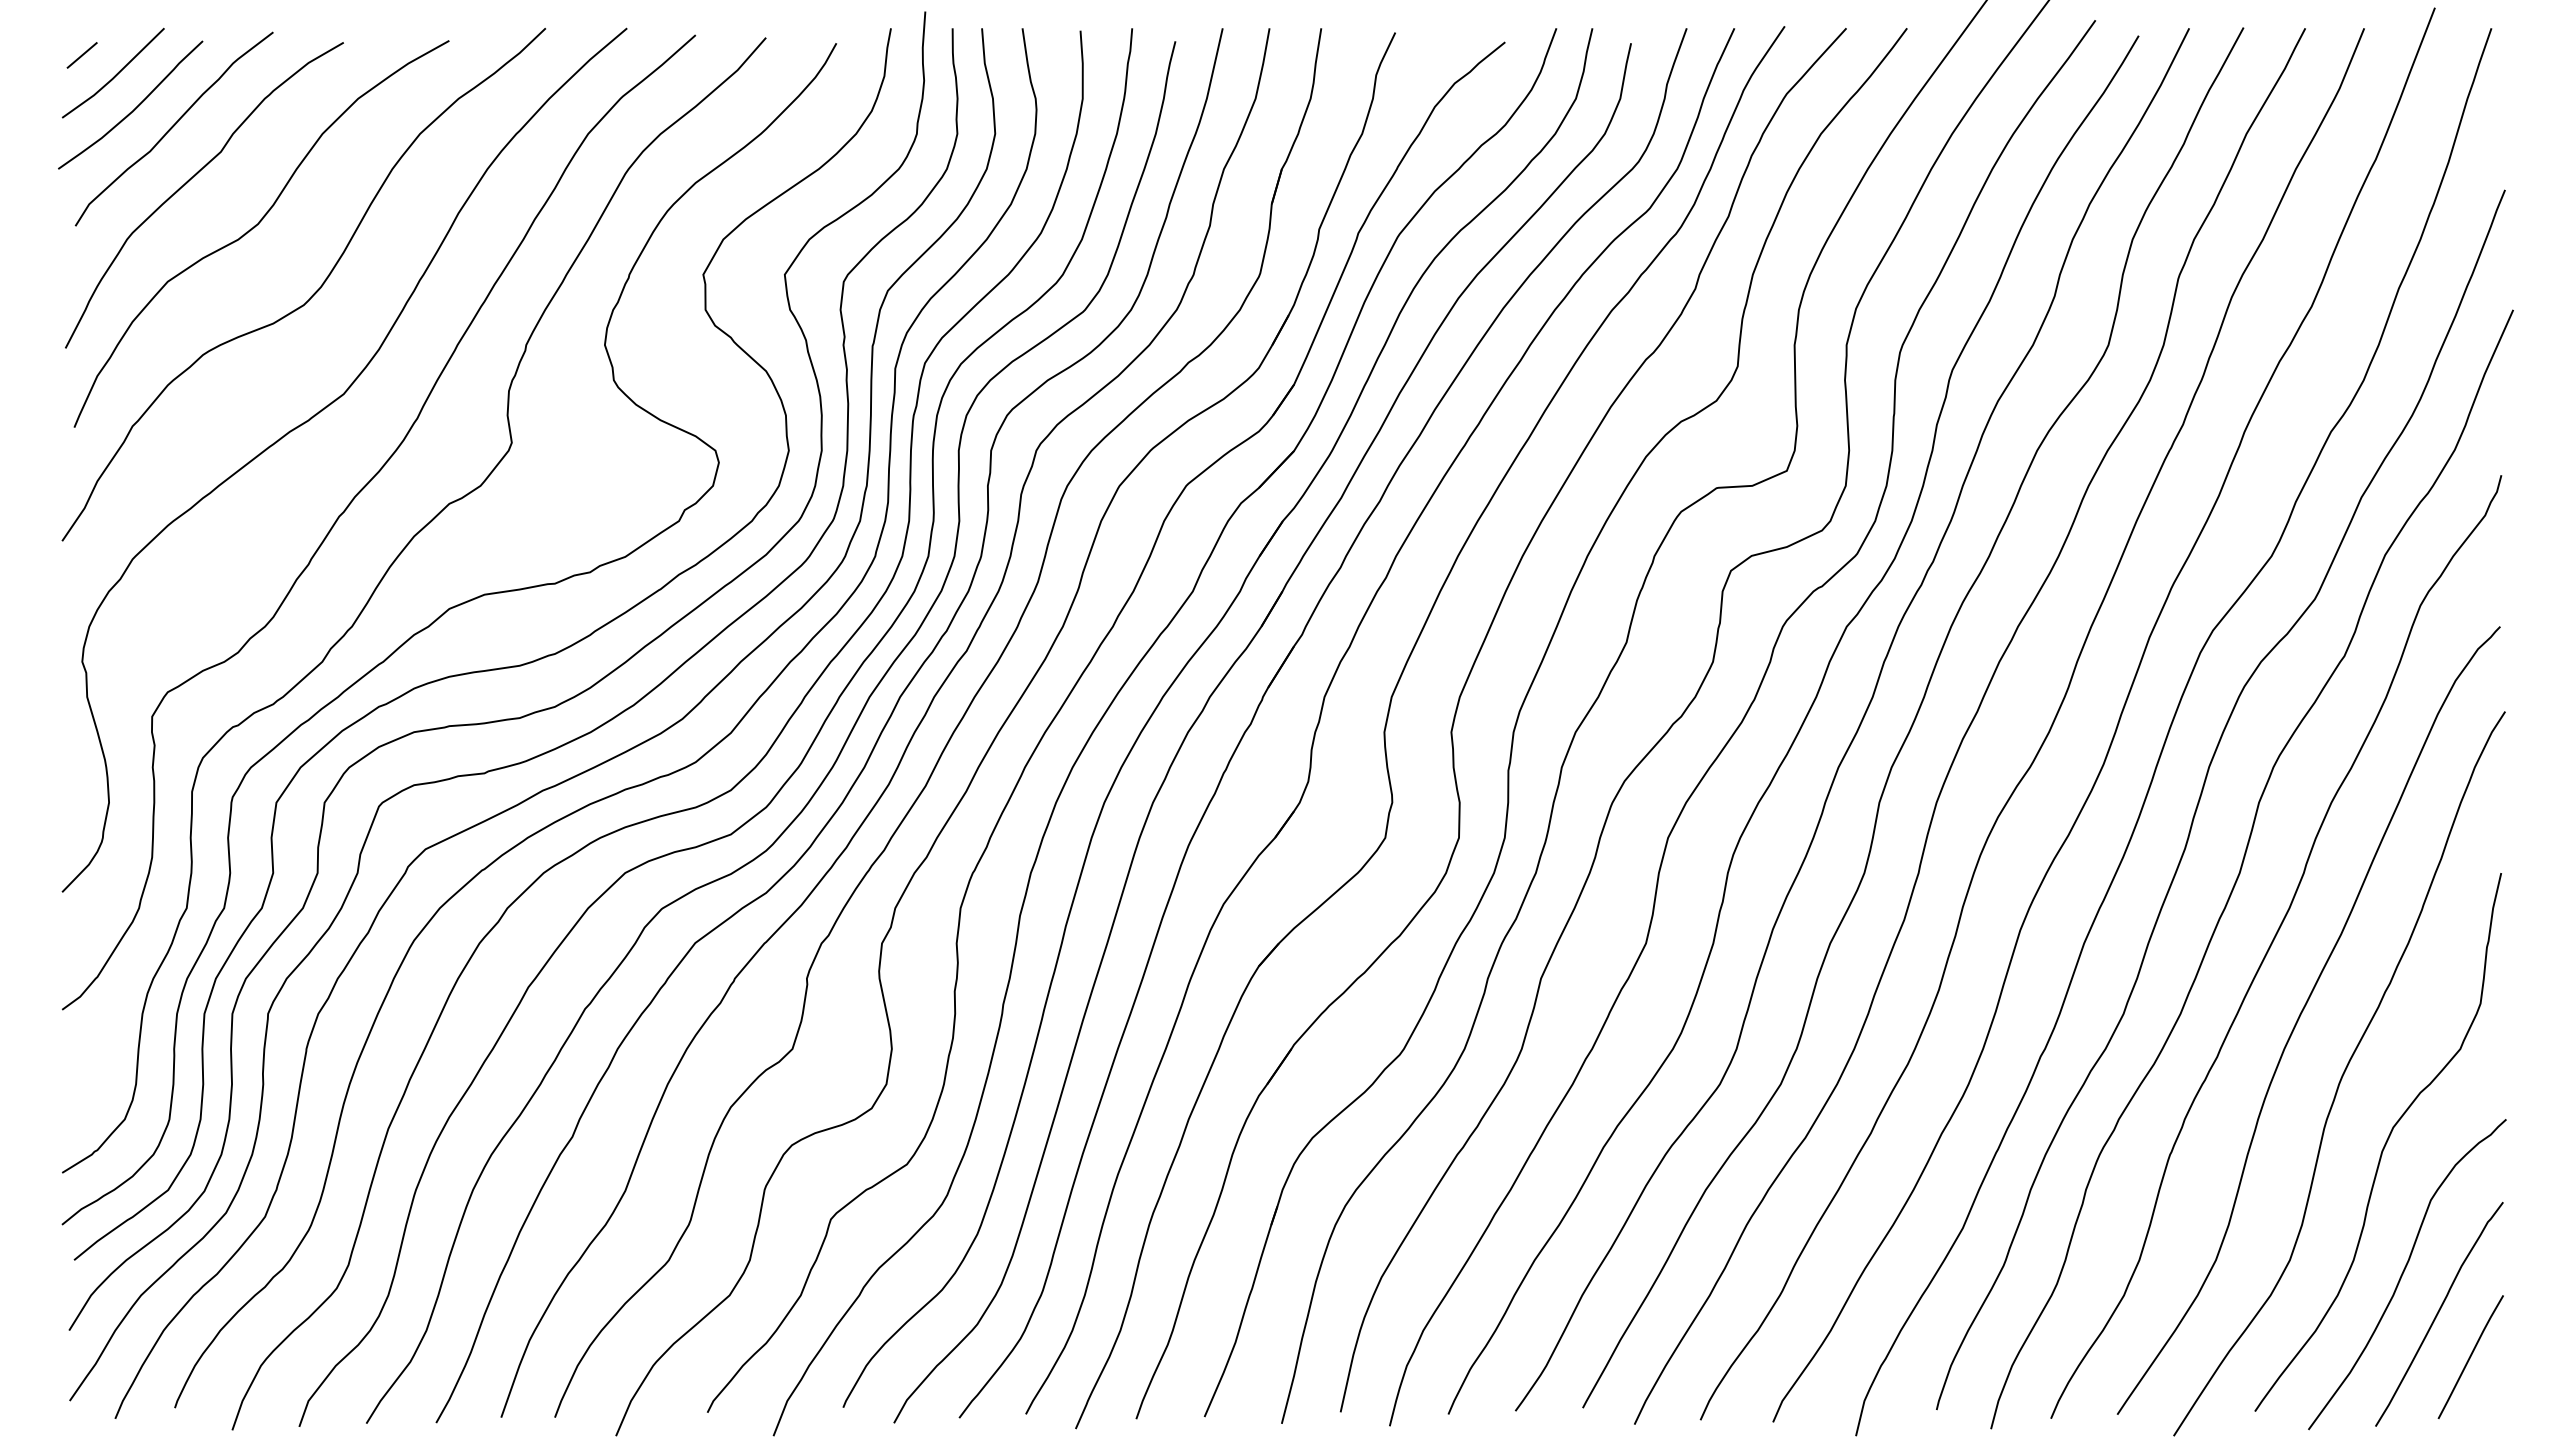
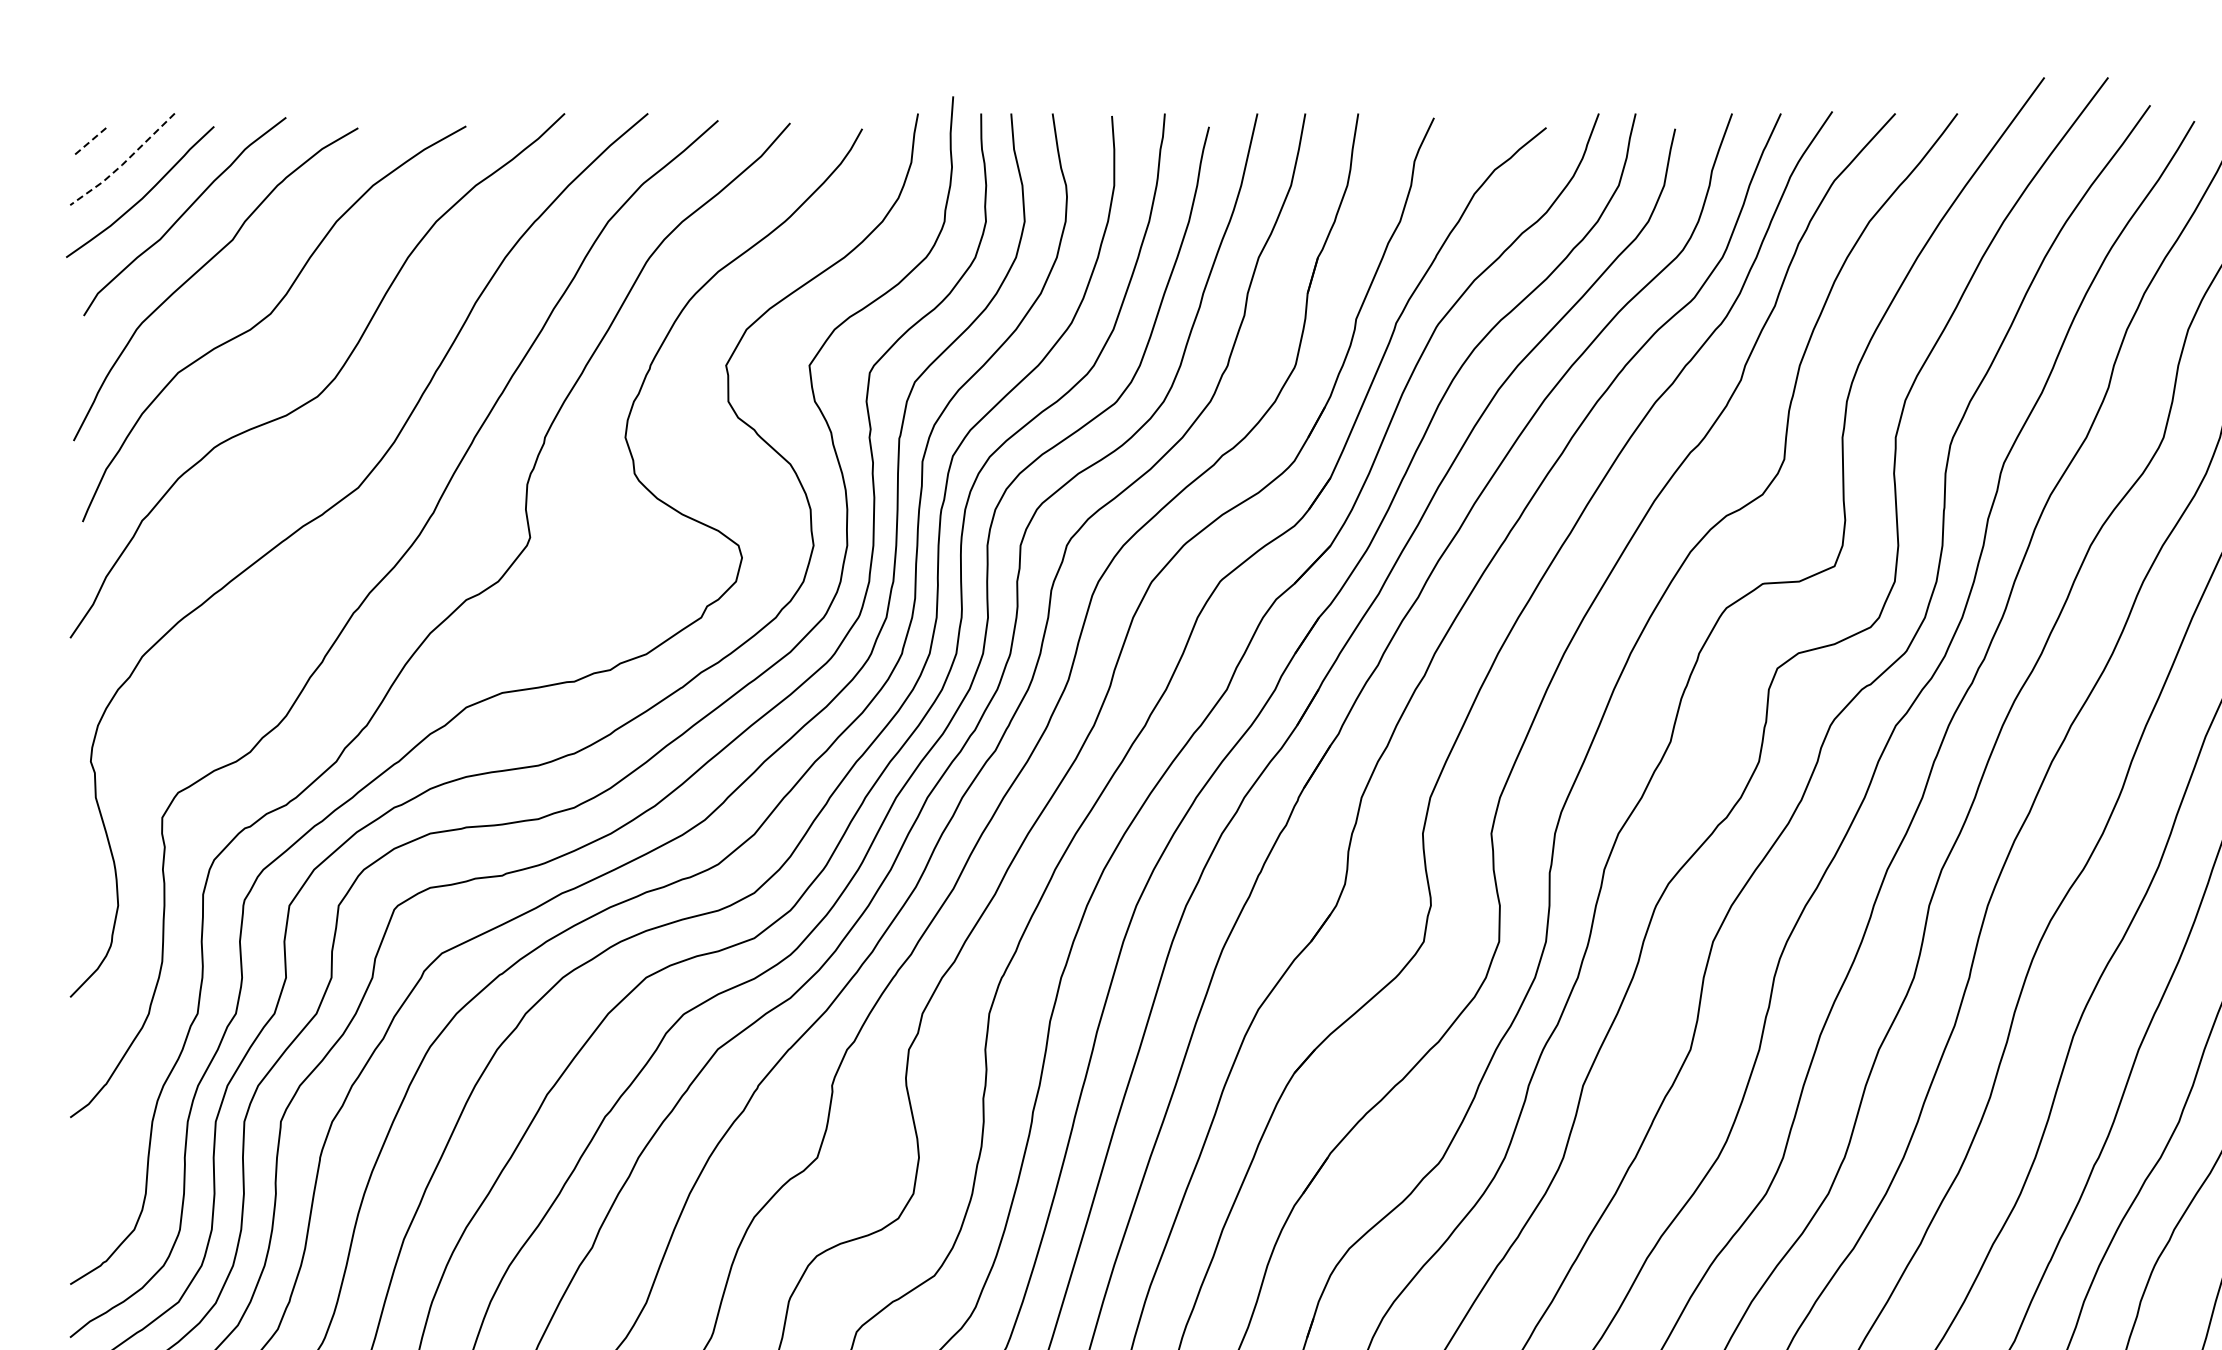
line: (82, 55) -> (91, 141), solid -> dashed
line: (114, 76) -> (123, 162), solid -> dashed

